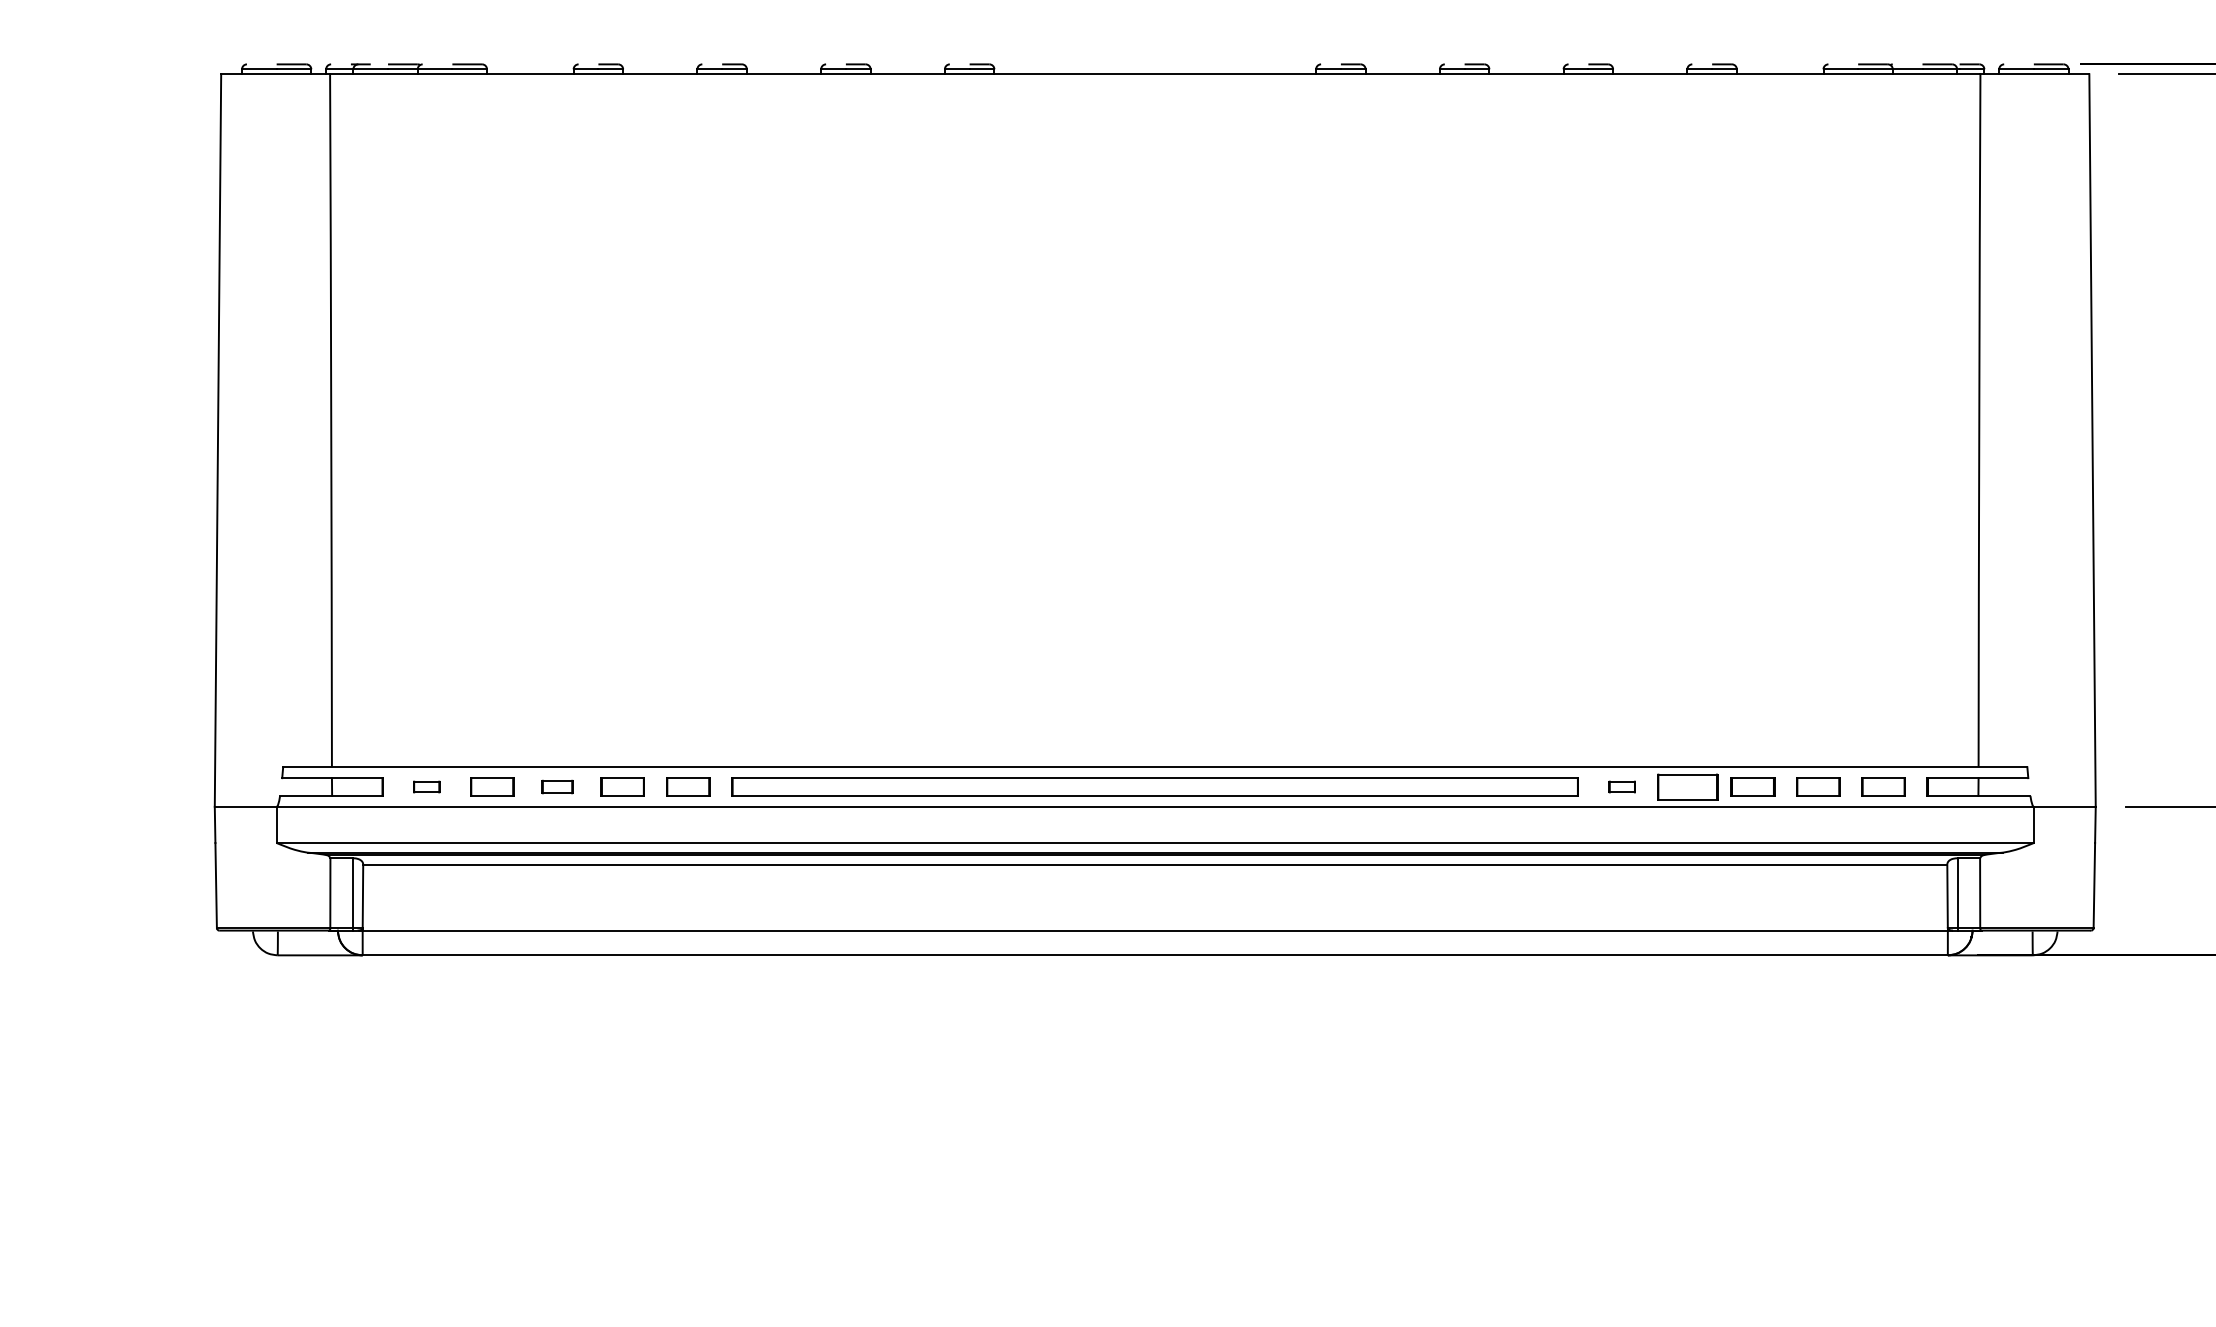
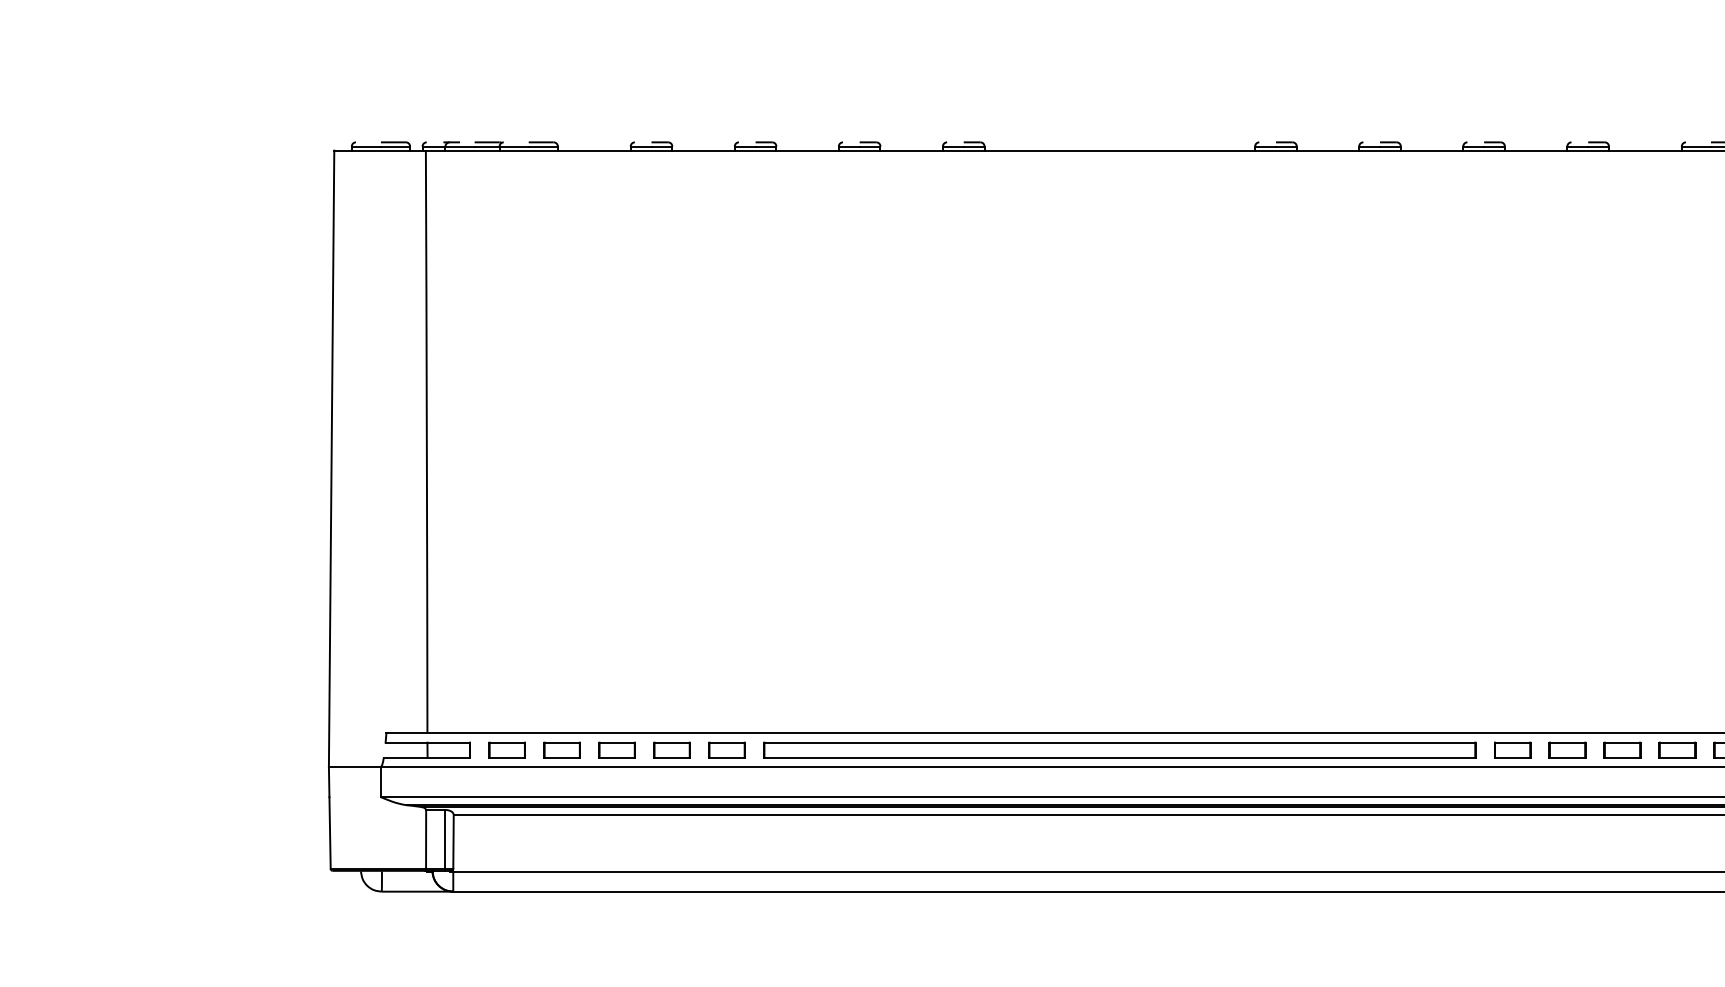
part: (426, 786) -> (506, 749), size x1.67
part: (557, 786) -> (617, 749), size x1.43
part: (1622, 786) -> (1512, 749), size x1.67
part: (1687, 786) -> (1567, 749), size x0.71

